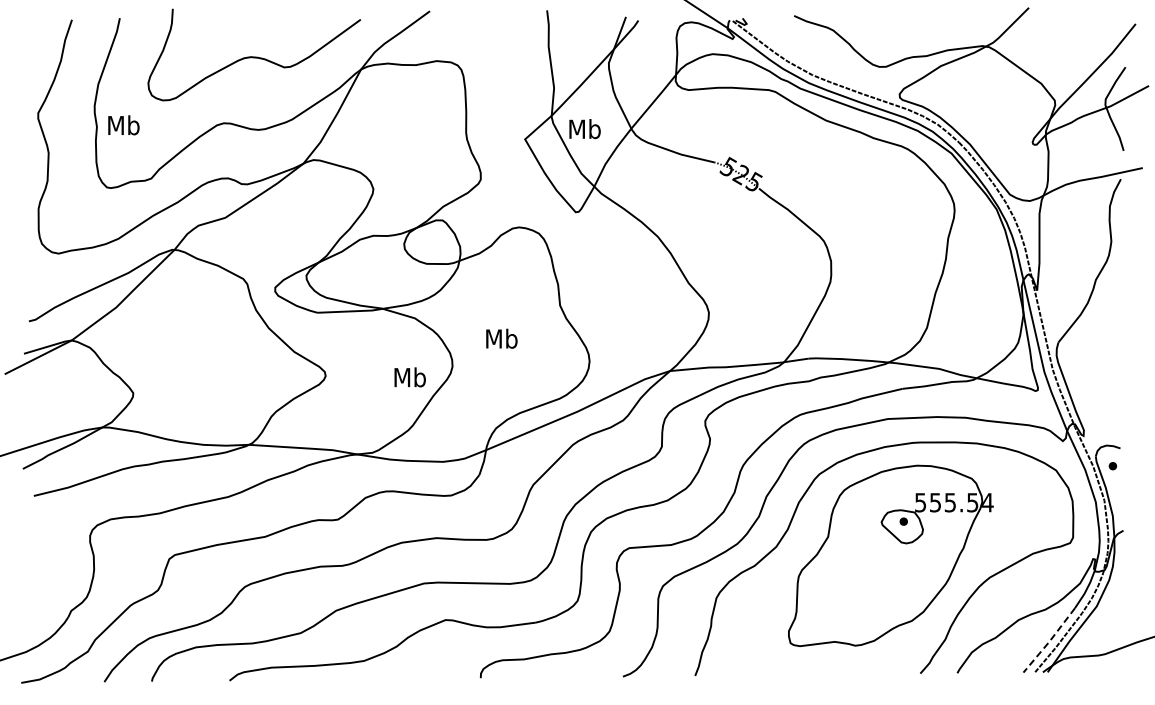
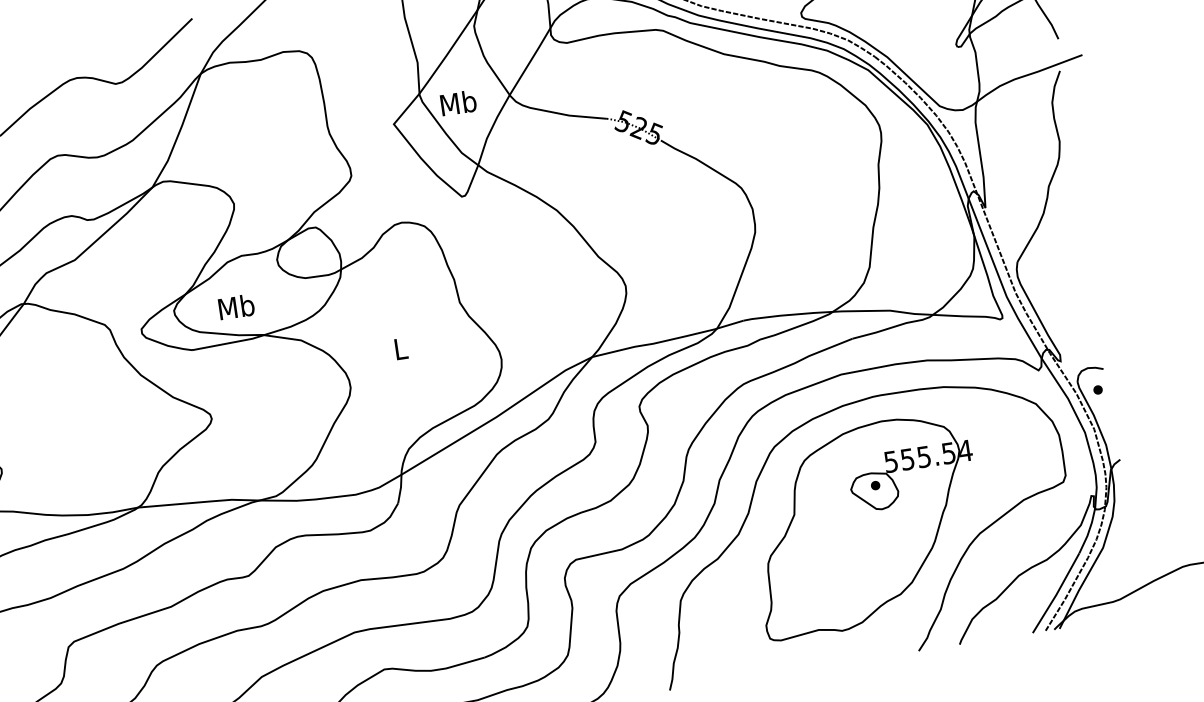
text: (501, 338) -> (400, 348), Mb -> L
text: (409, 377) -> (235, 307), moved
line: (1049, 641) -> (1056, 594), dashed -> solid

